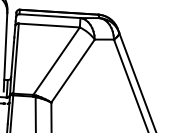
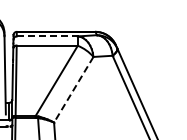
line: (50, 16) -> (47, 36), solid -> dashed
line: (72, 71) -> (73, 90), solid -> dashed

